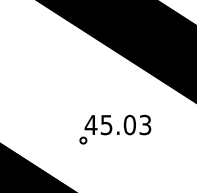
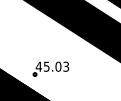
part: (114, 128) -> (50, 68), moved

